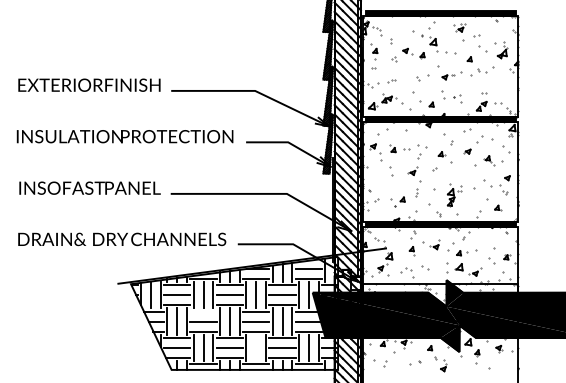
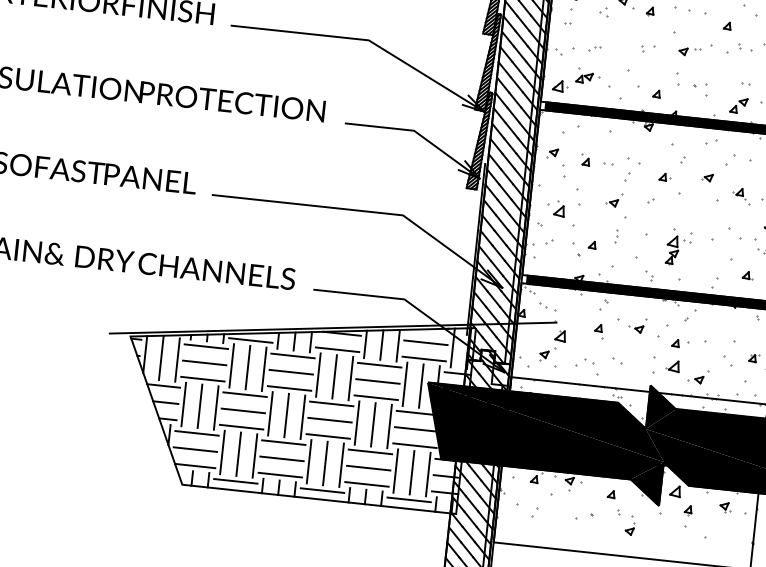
part: (423, 77) -> (648, 47), size x0.62
part: (382, 181) -> (562, 211), added
line: (203, 311) -> (245, 394), added
line: (256, 347) -> (325, 462), added

